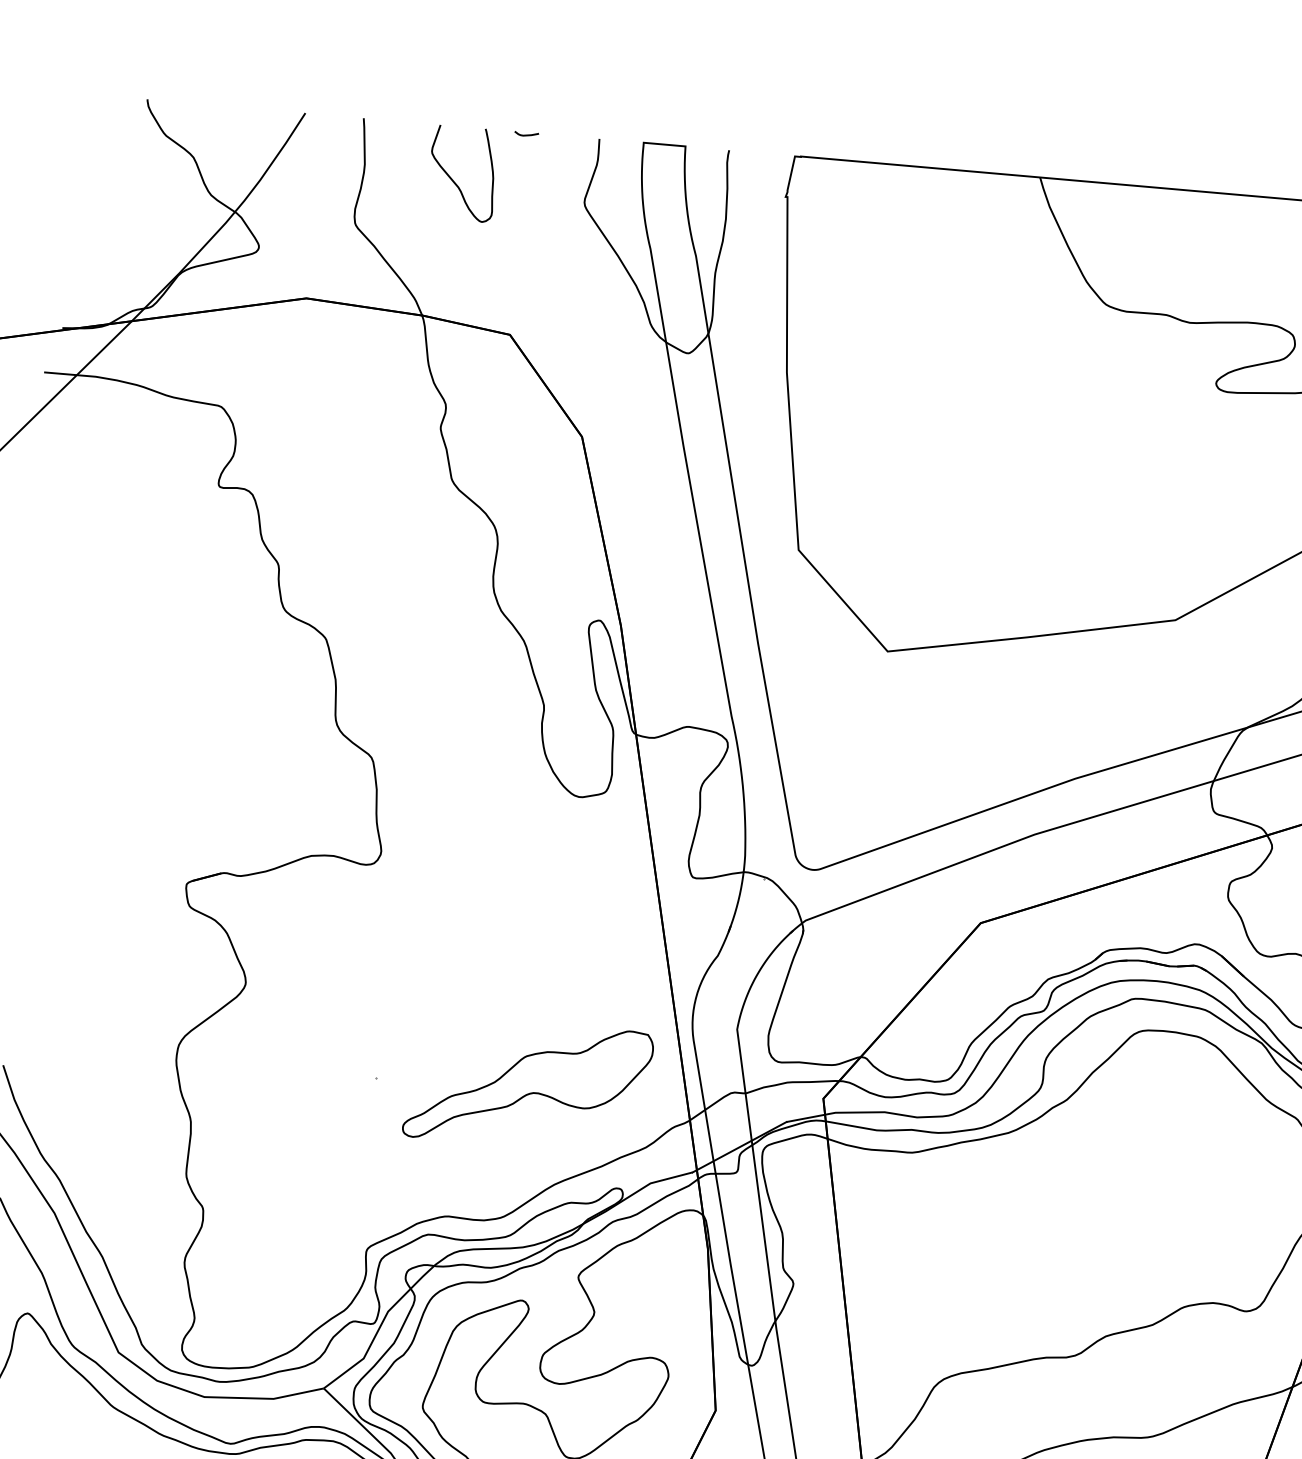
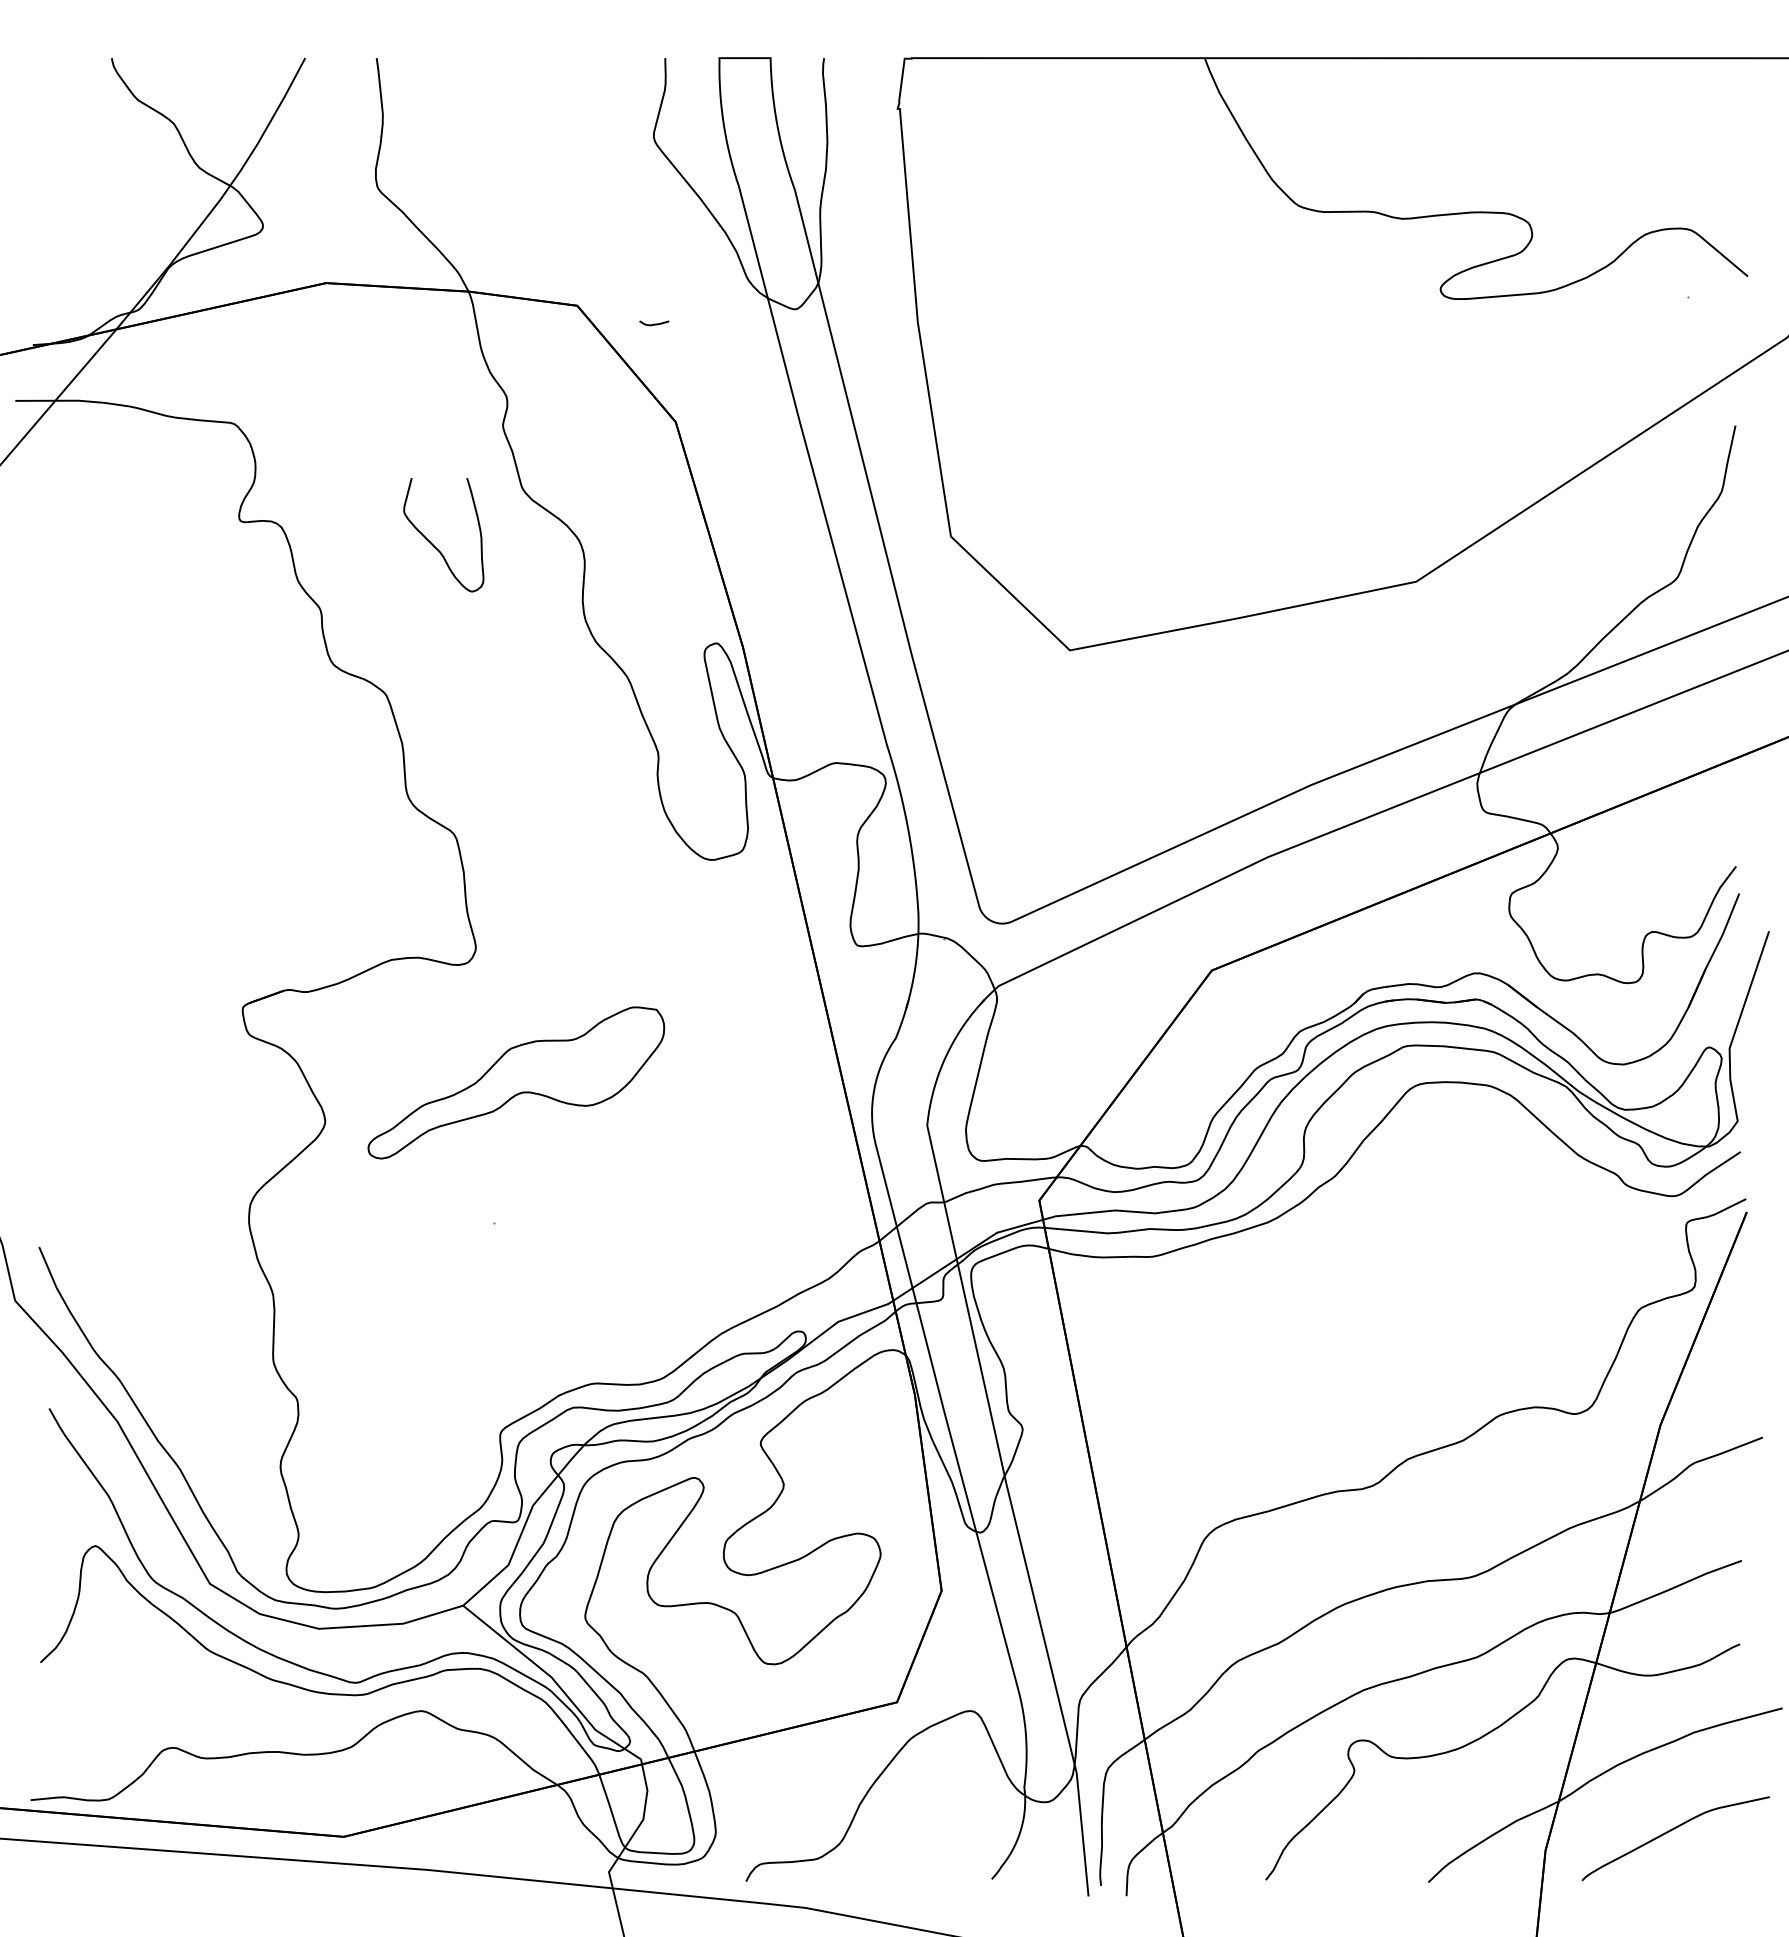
curve: (526, 134) -> (654, 323), moved
curve: (453, 180) -> (433, 544), moved
part: (528, 1084) -> (516, 1082), moved

